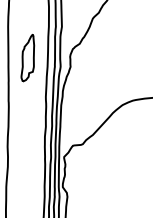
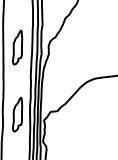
part: (27, 149) -> (17, 114), added

